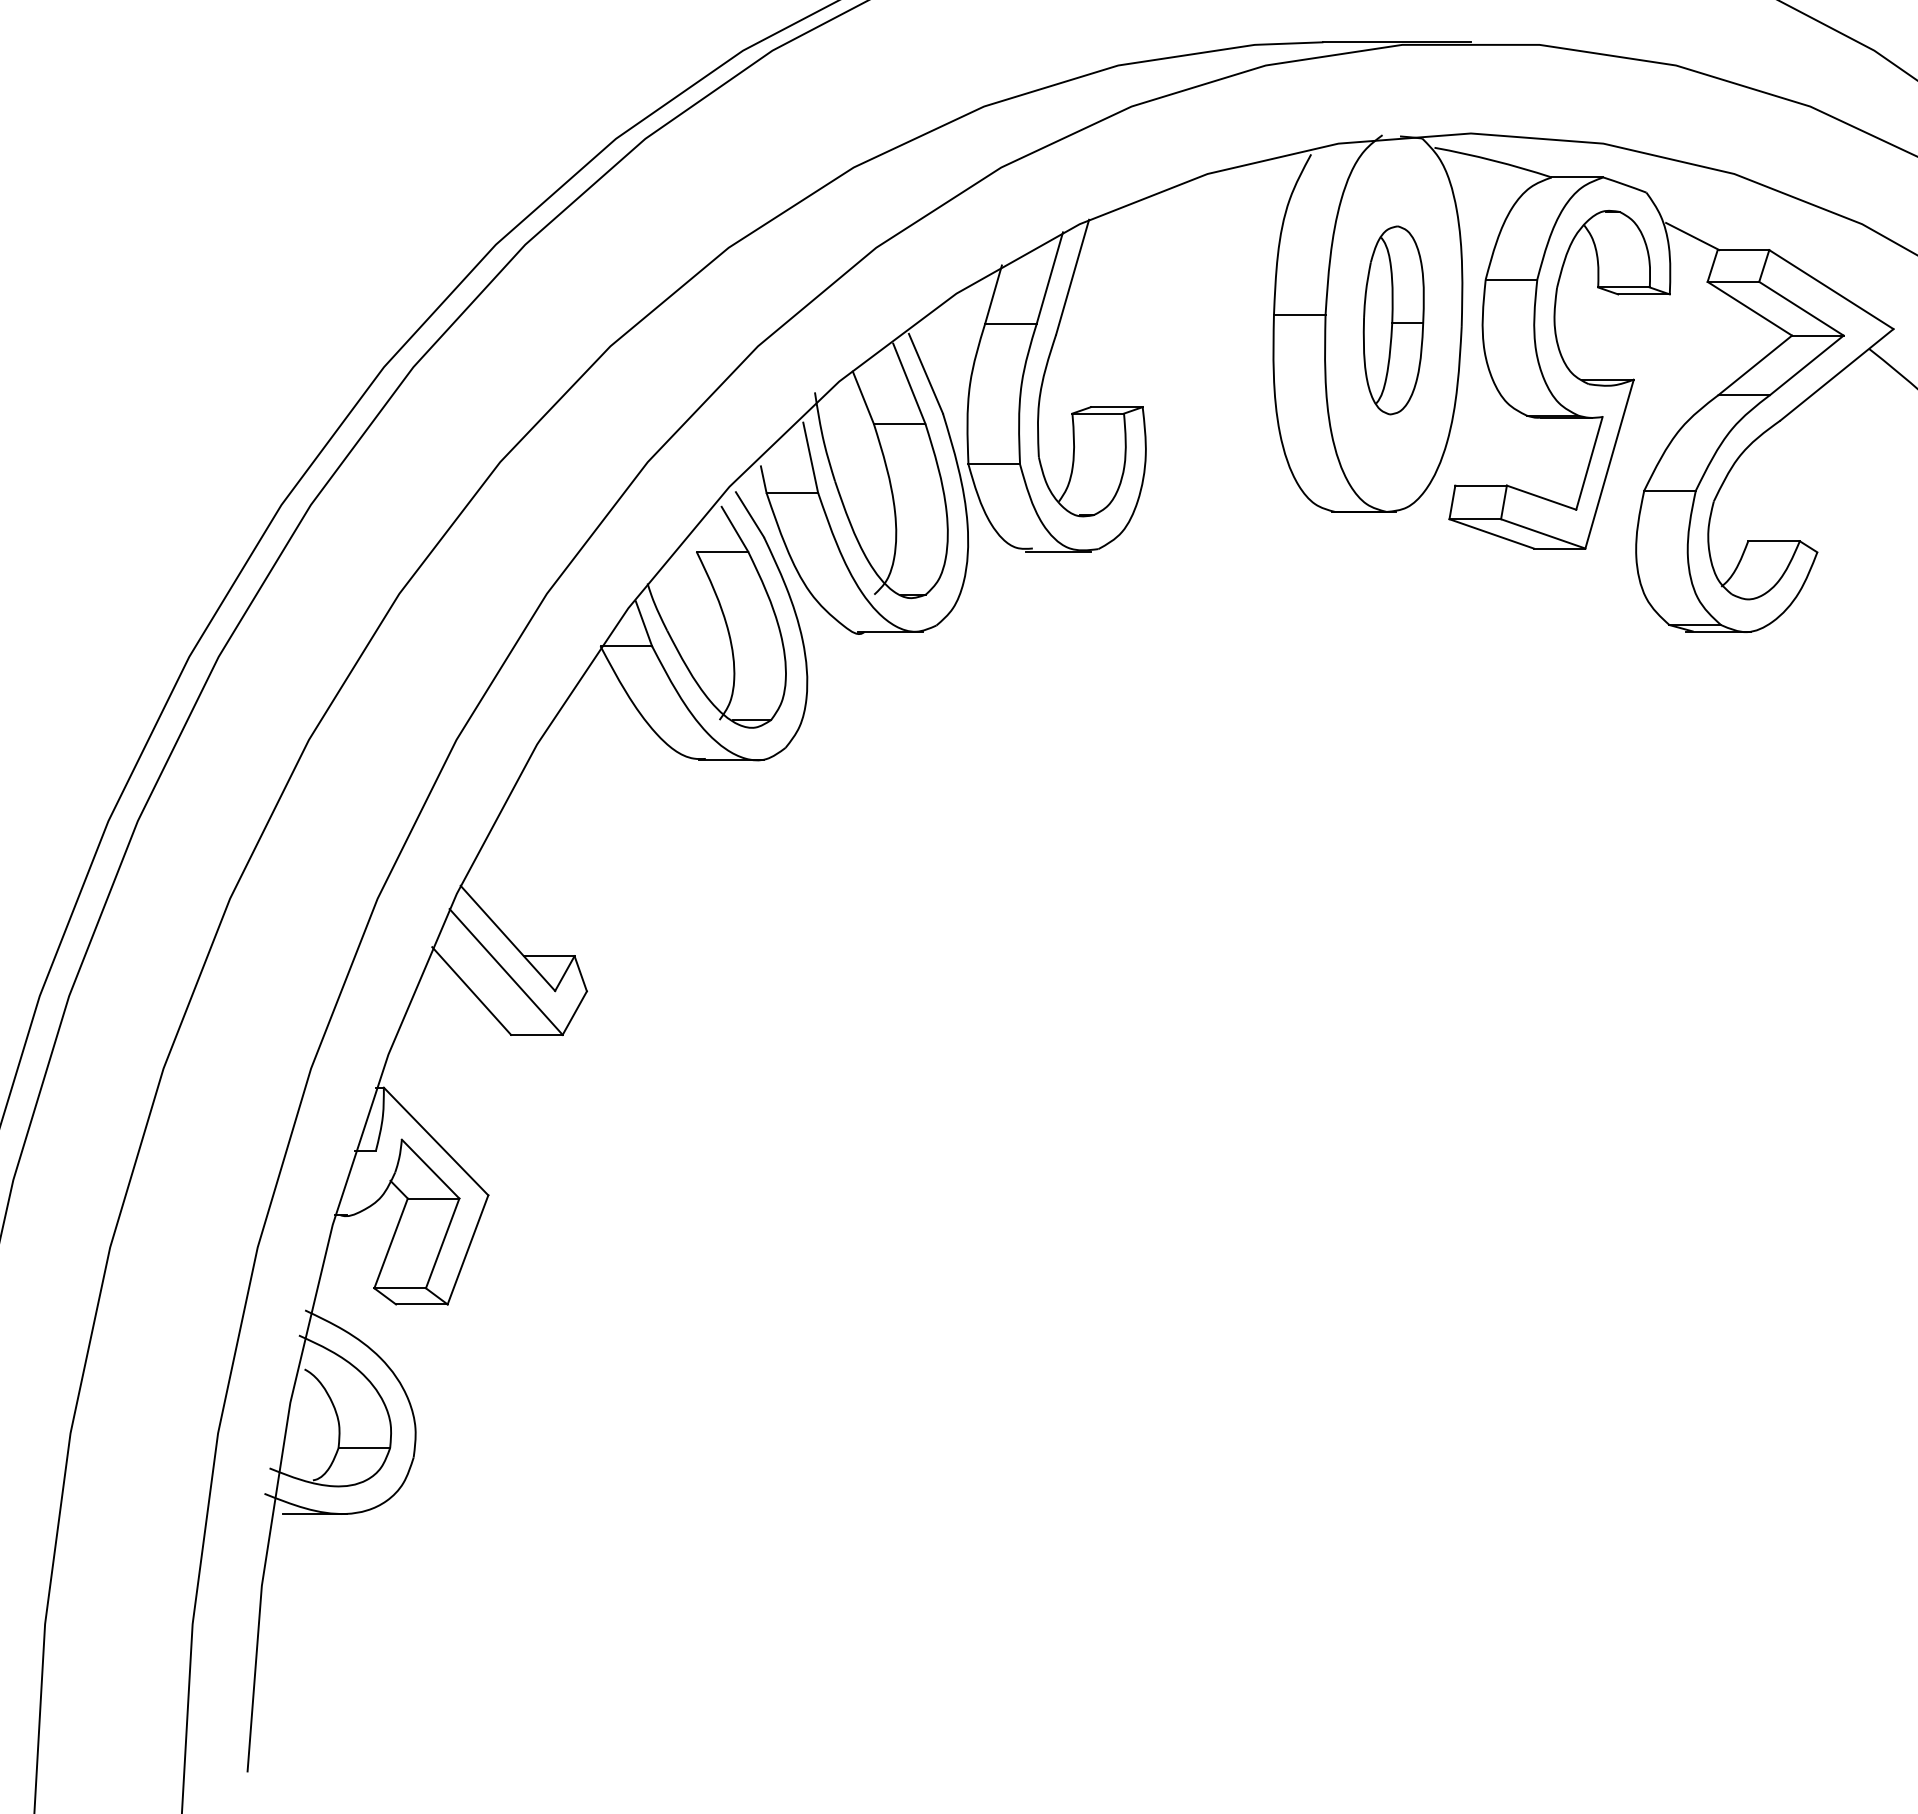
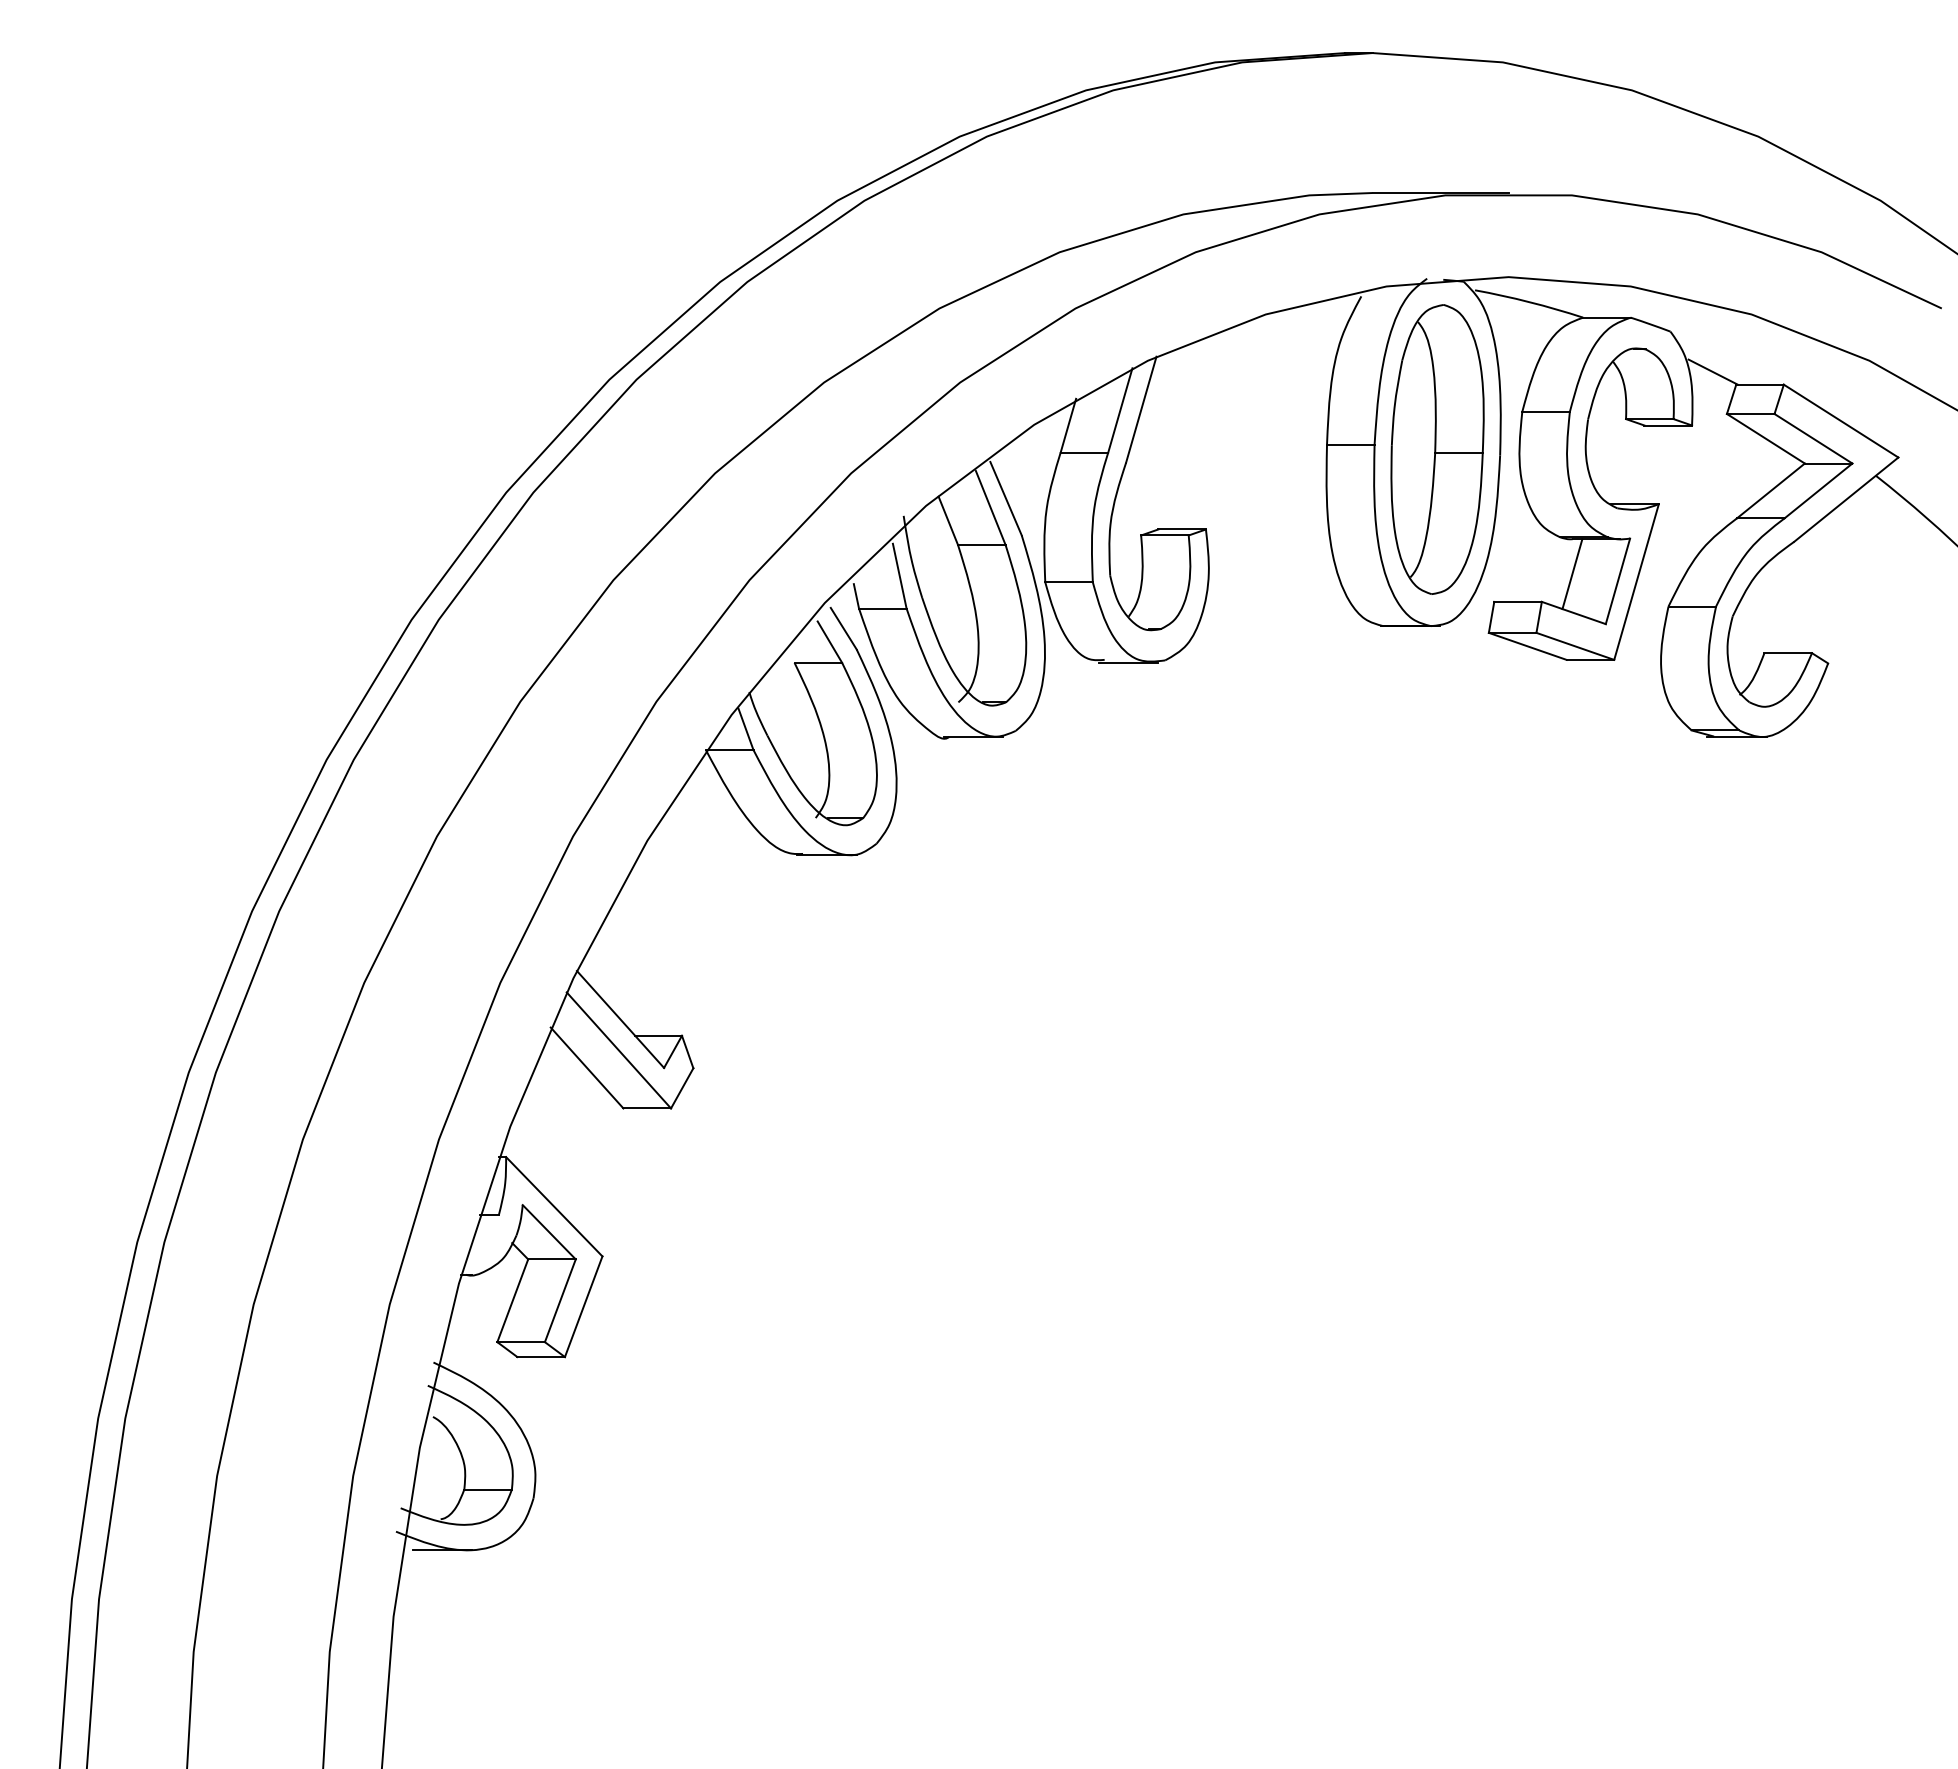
part: (1393, 320) -> (1437, 449), size x1.67
line: (1540, 455) -> (1572, 574), added

